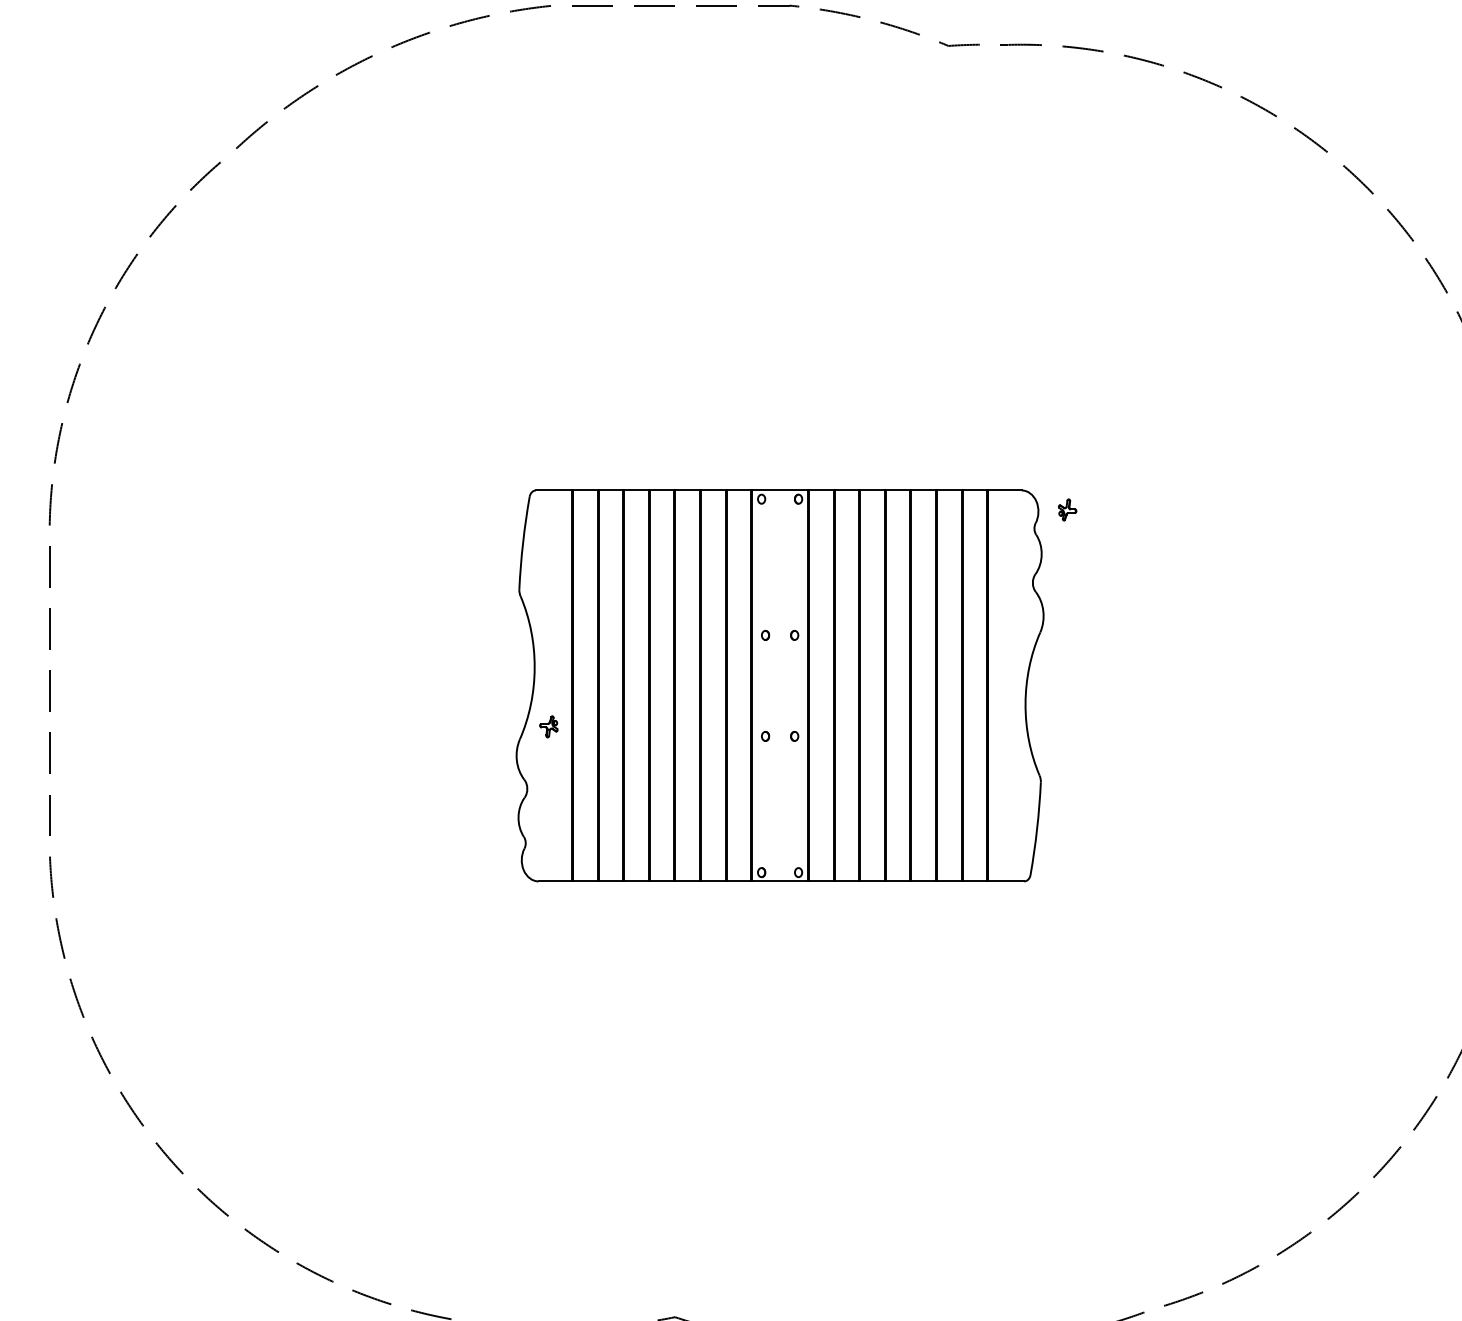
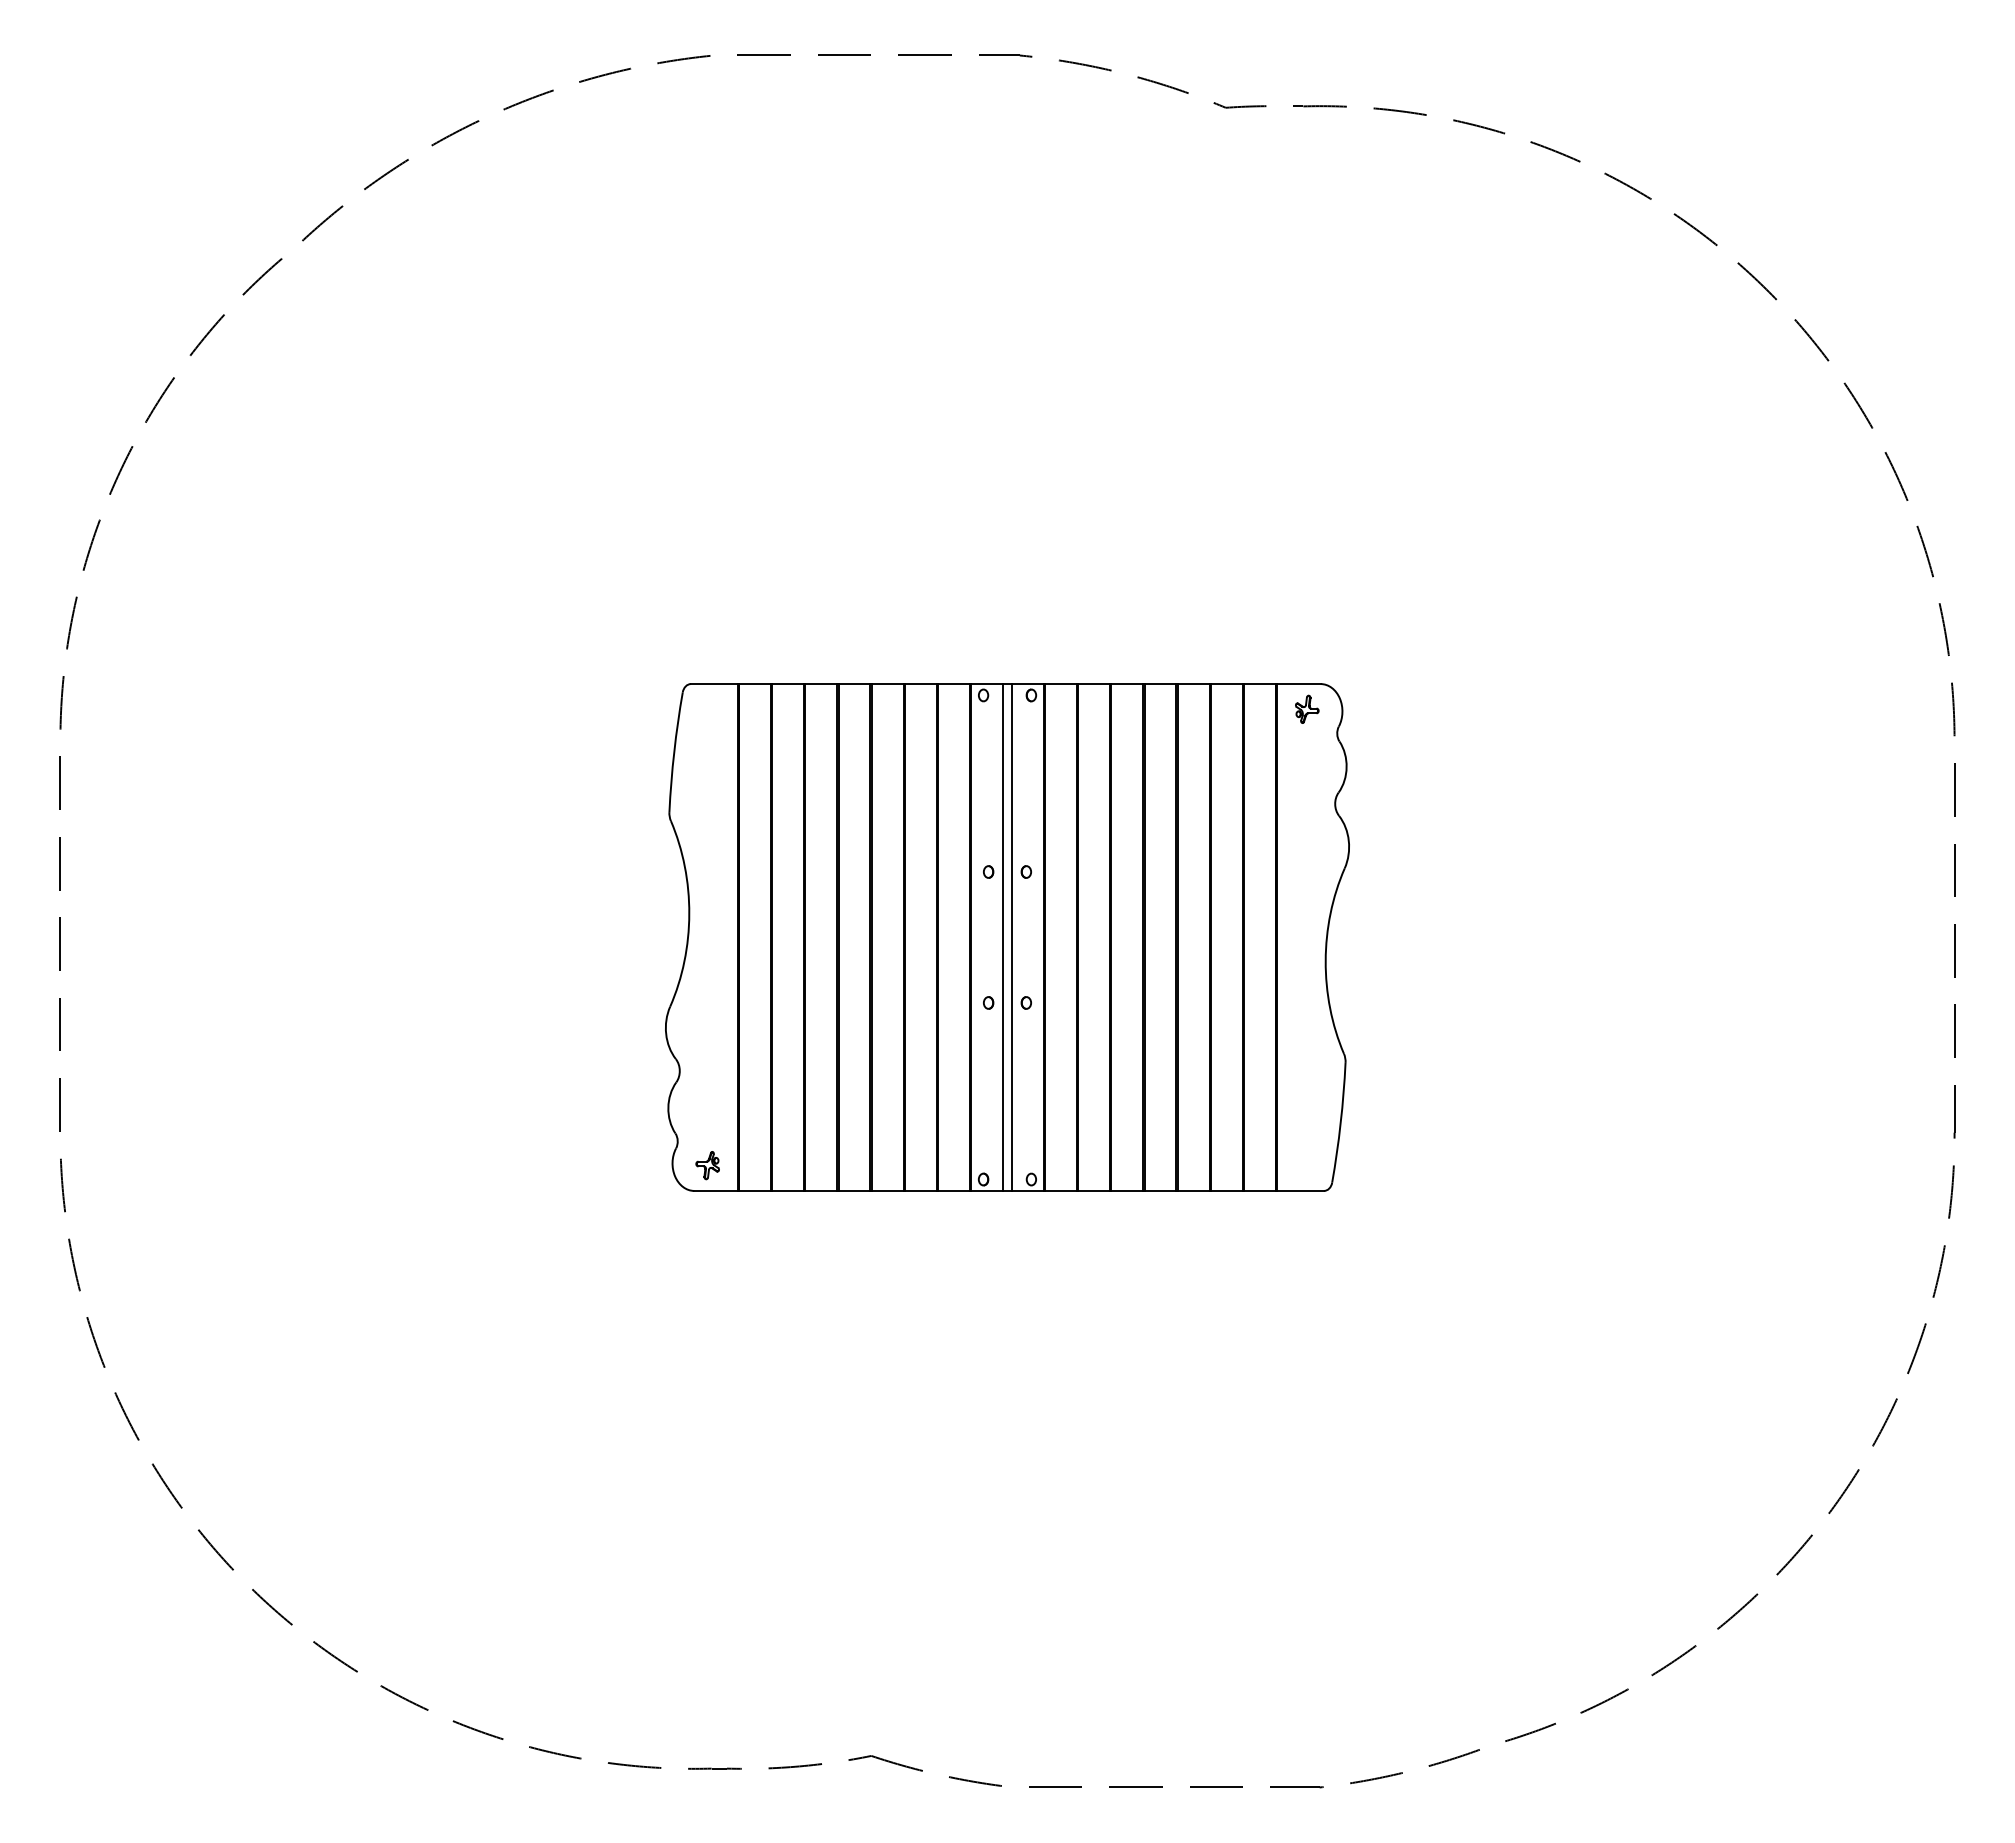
part: (1067, 509) -> (1307, 708), moved
line: (777, 685) -> (1003, 937), added
line: (783, 685) -> (1011, 937), added
part: (548, 726) -> (707, 1165), moved

